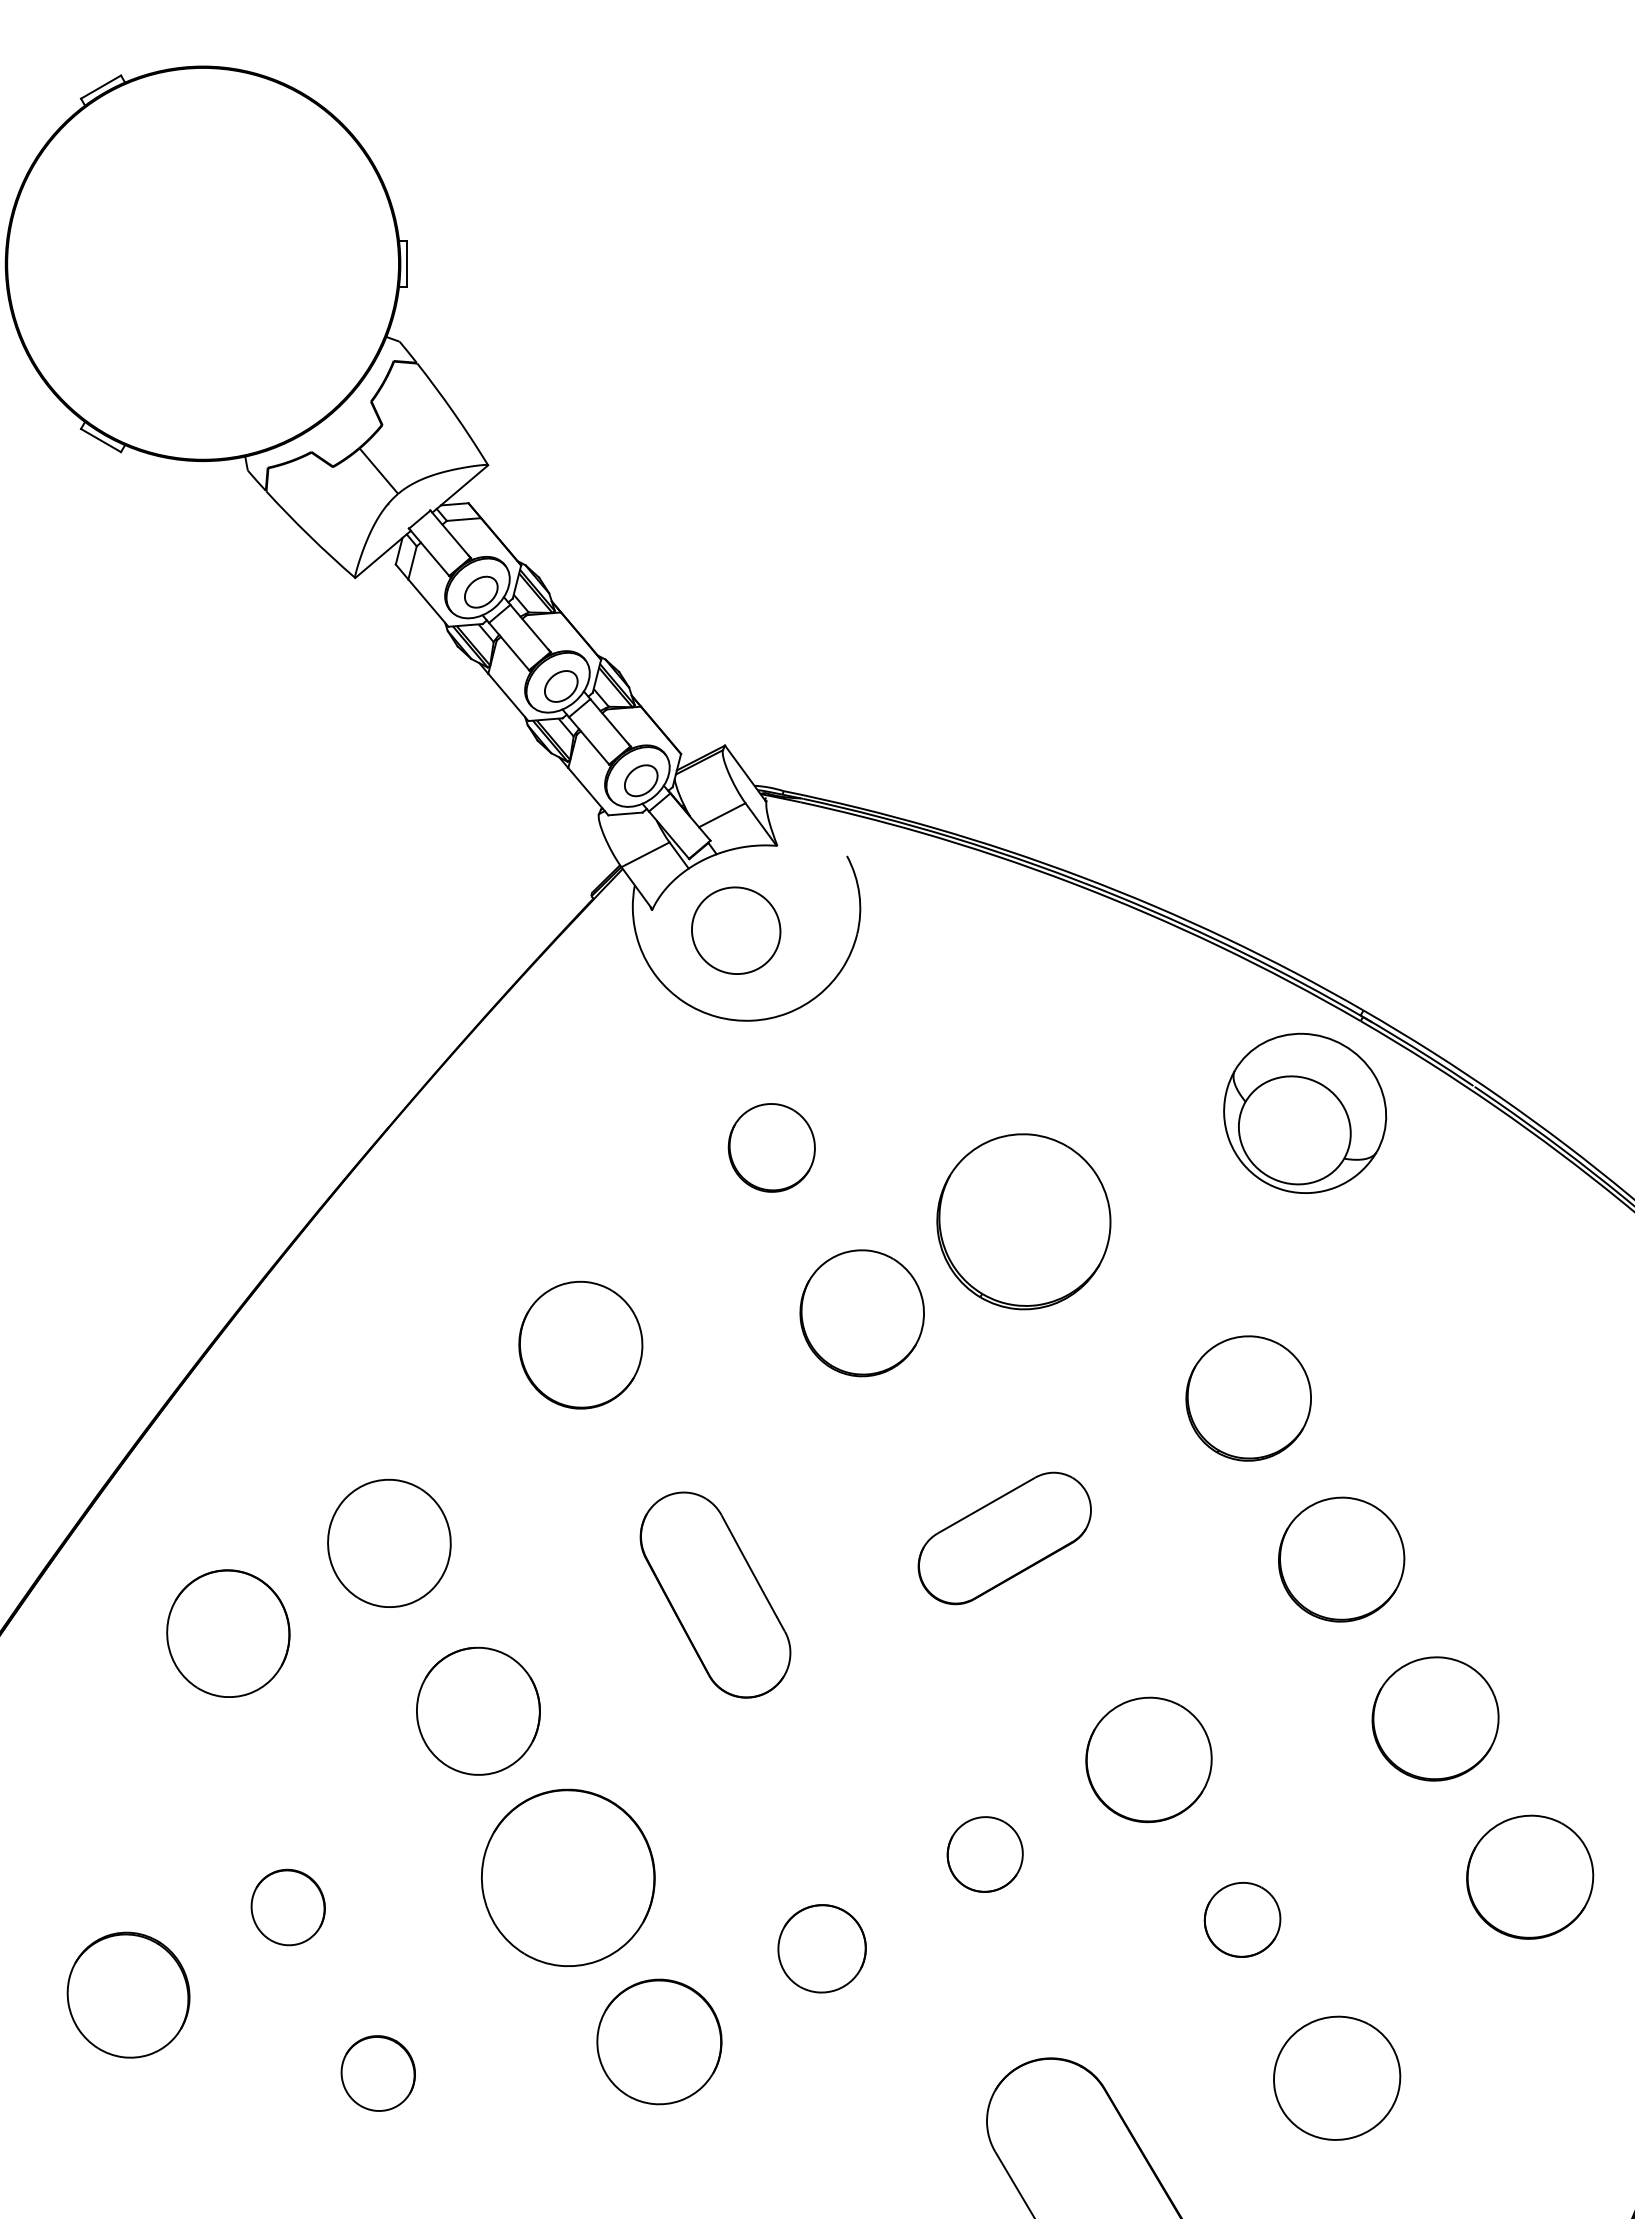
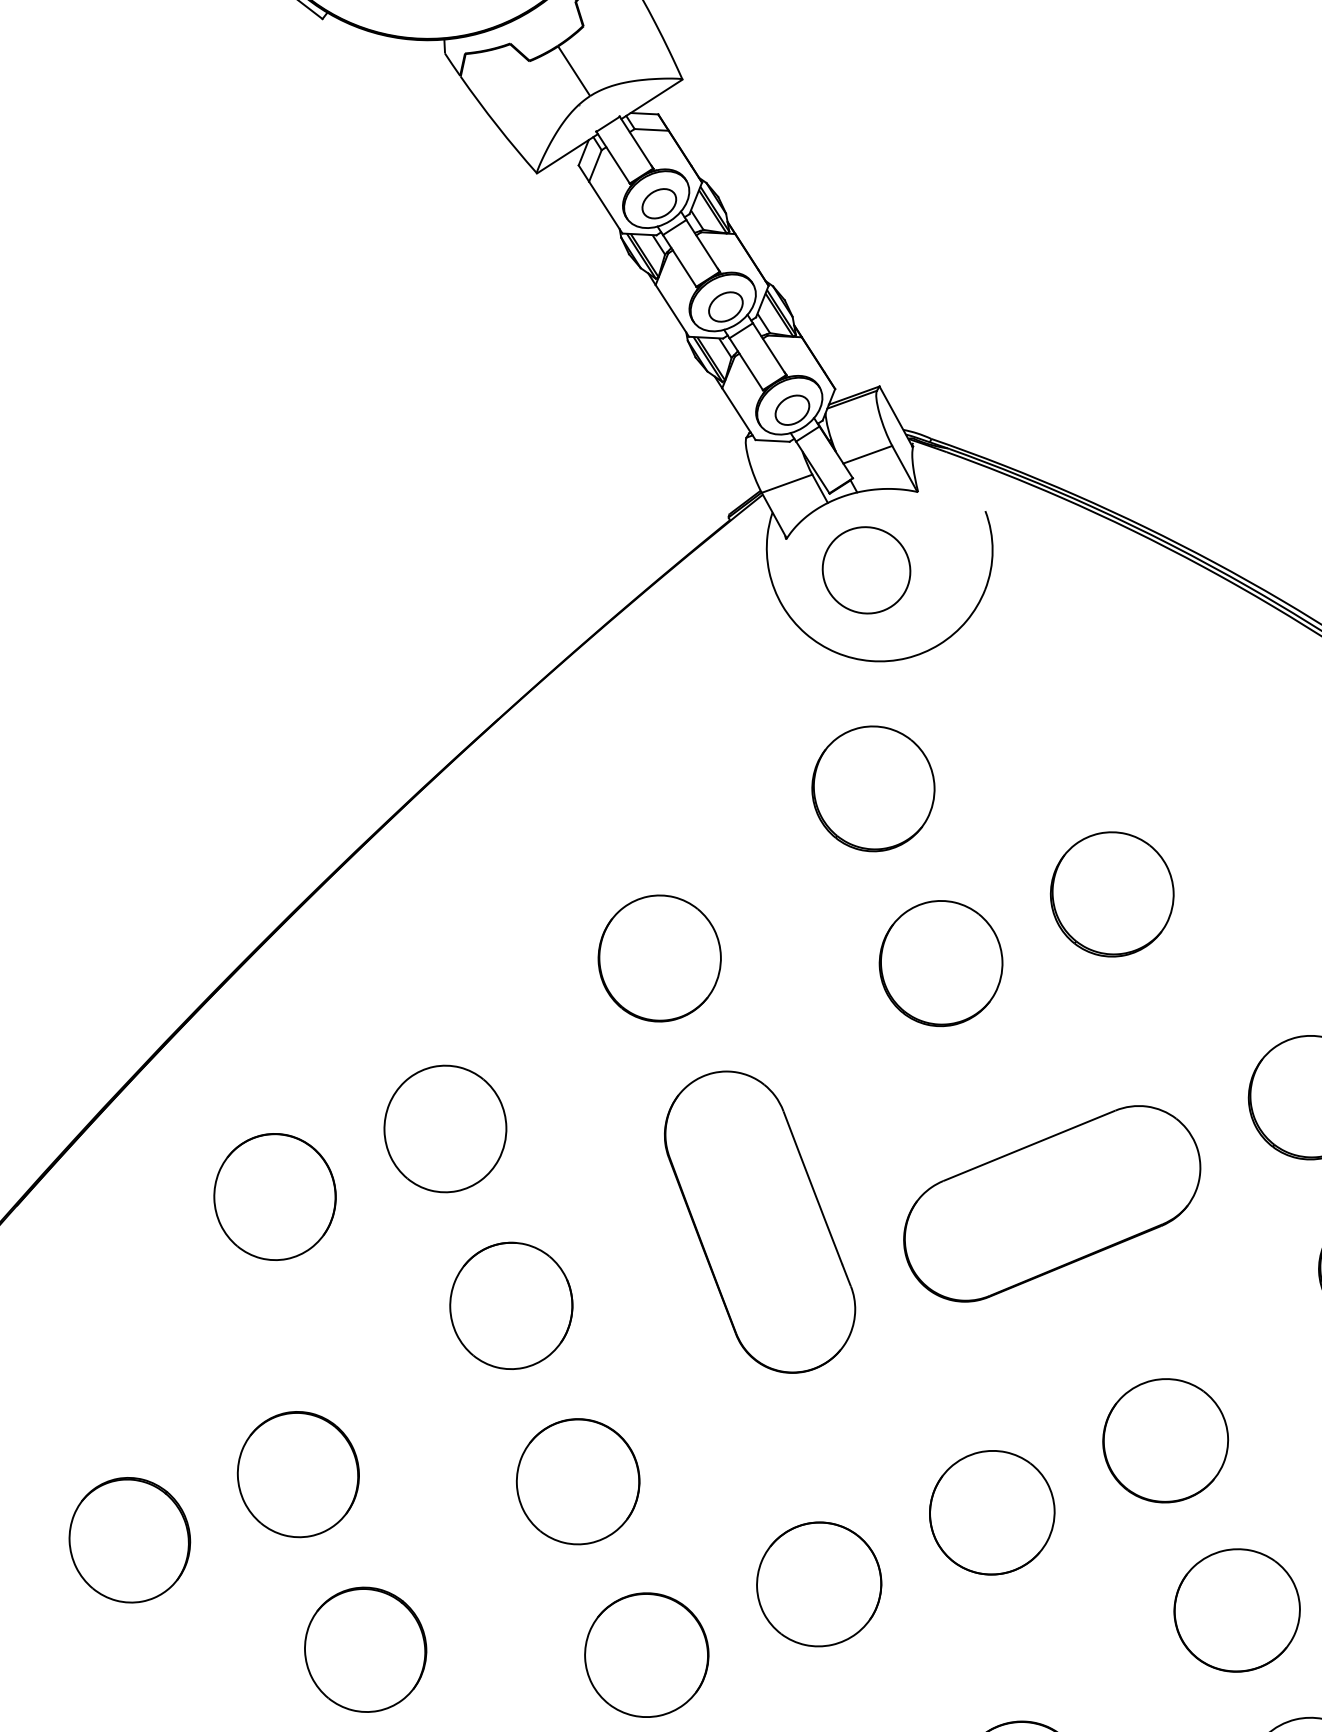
part: (771, 1147) -> (873, 788), size x1.43
part: (1023, 1221) -> (1111, 894), size x0.71
part: (1004, 1538) -> (1052, 1203), size x1.67
part: (715, 1594) -> (760, 1221), size x1.43
part: (984, 1854) -> (991, 1512), size x1.67
part: (567, 1877) -> (577, 1481), size x0.71
part: (288, 1907) -> (298, 1474), size x1.67
part: (1242, 1919) -> (1237, 1610), size x1.67
part: (821, 1948) -> (818, 1584), size x1.43
part: (378, 2073) -> (365, 1649), size x1.67

